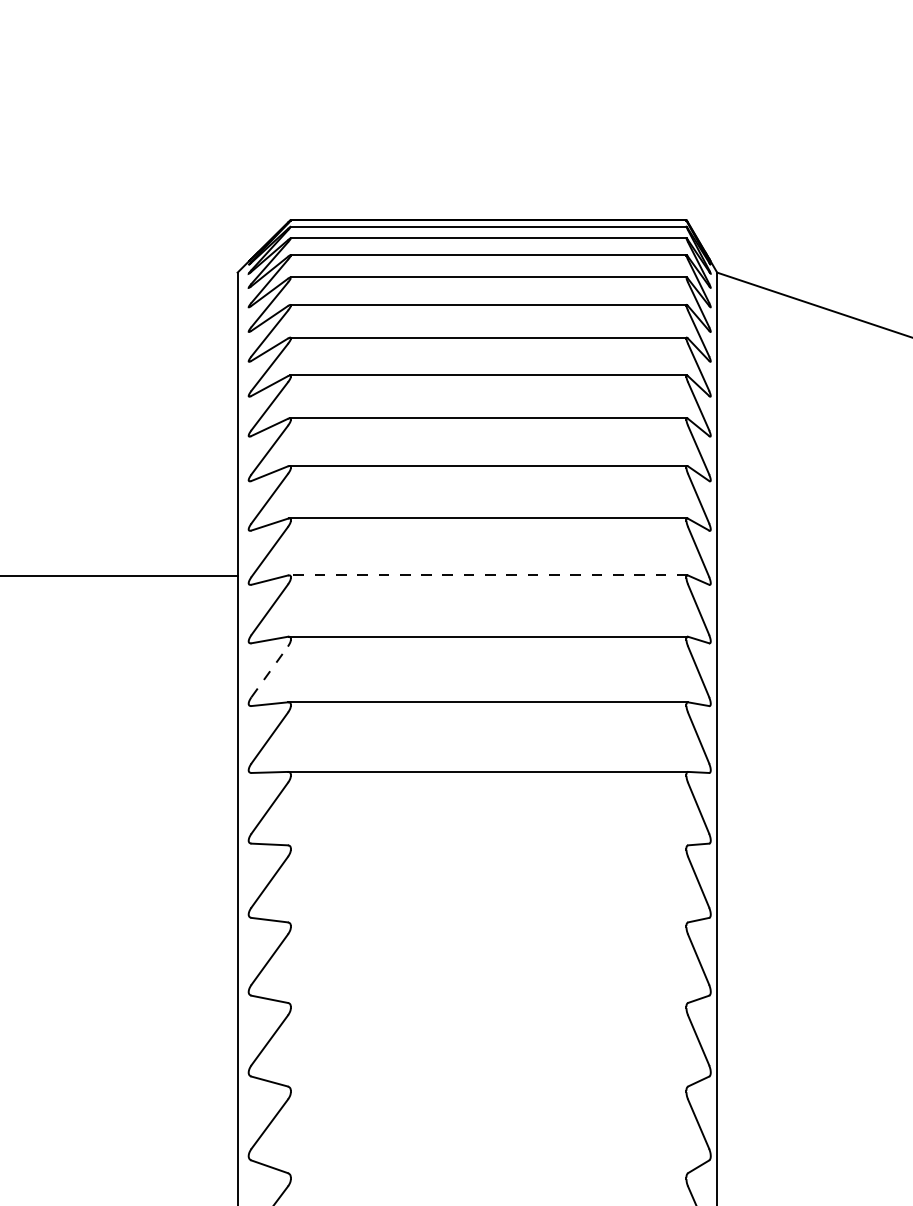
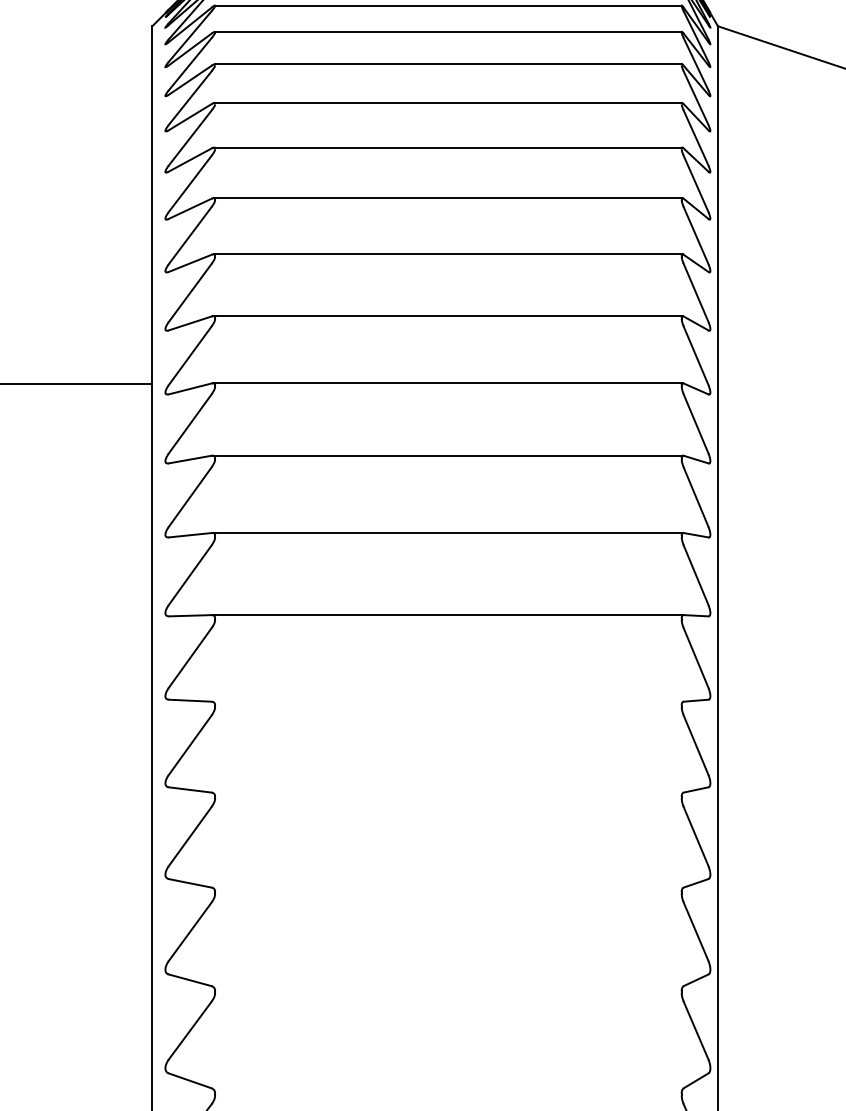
line: (487, 575) -> (447, 383), dashed -> solid
line: (270, 671) -> (191, 496), dashed -> solid

